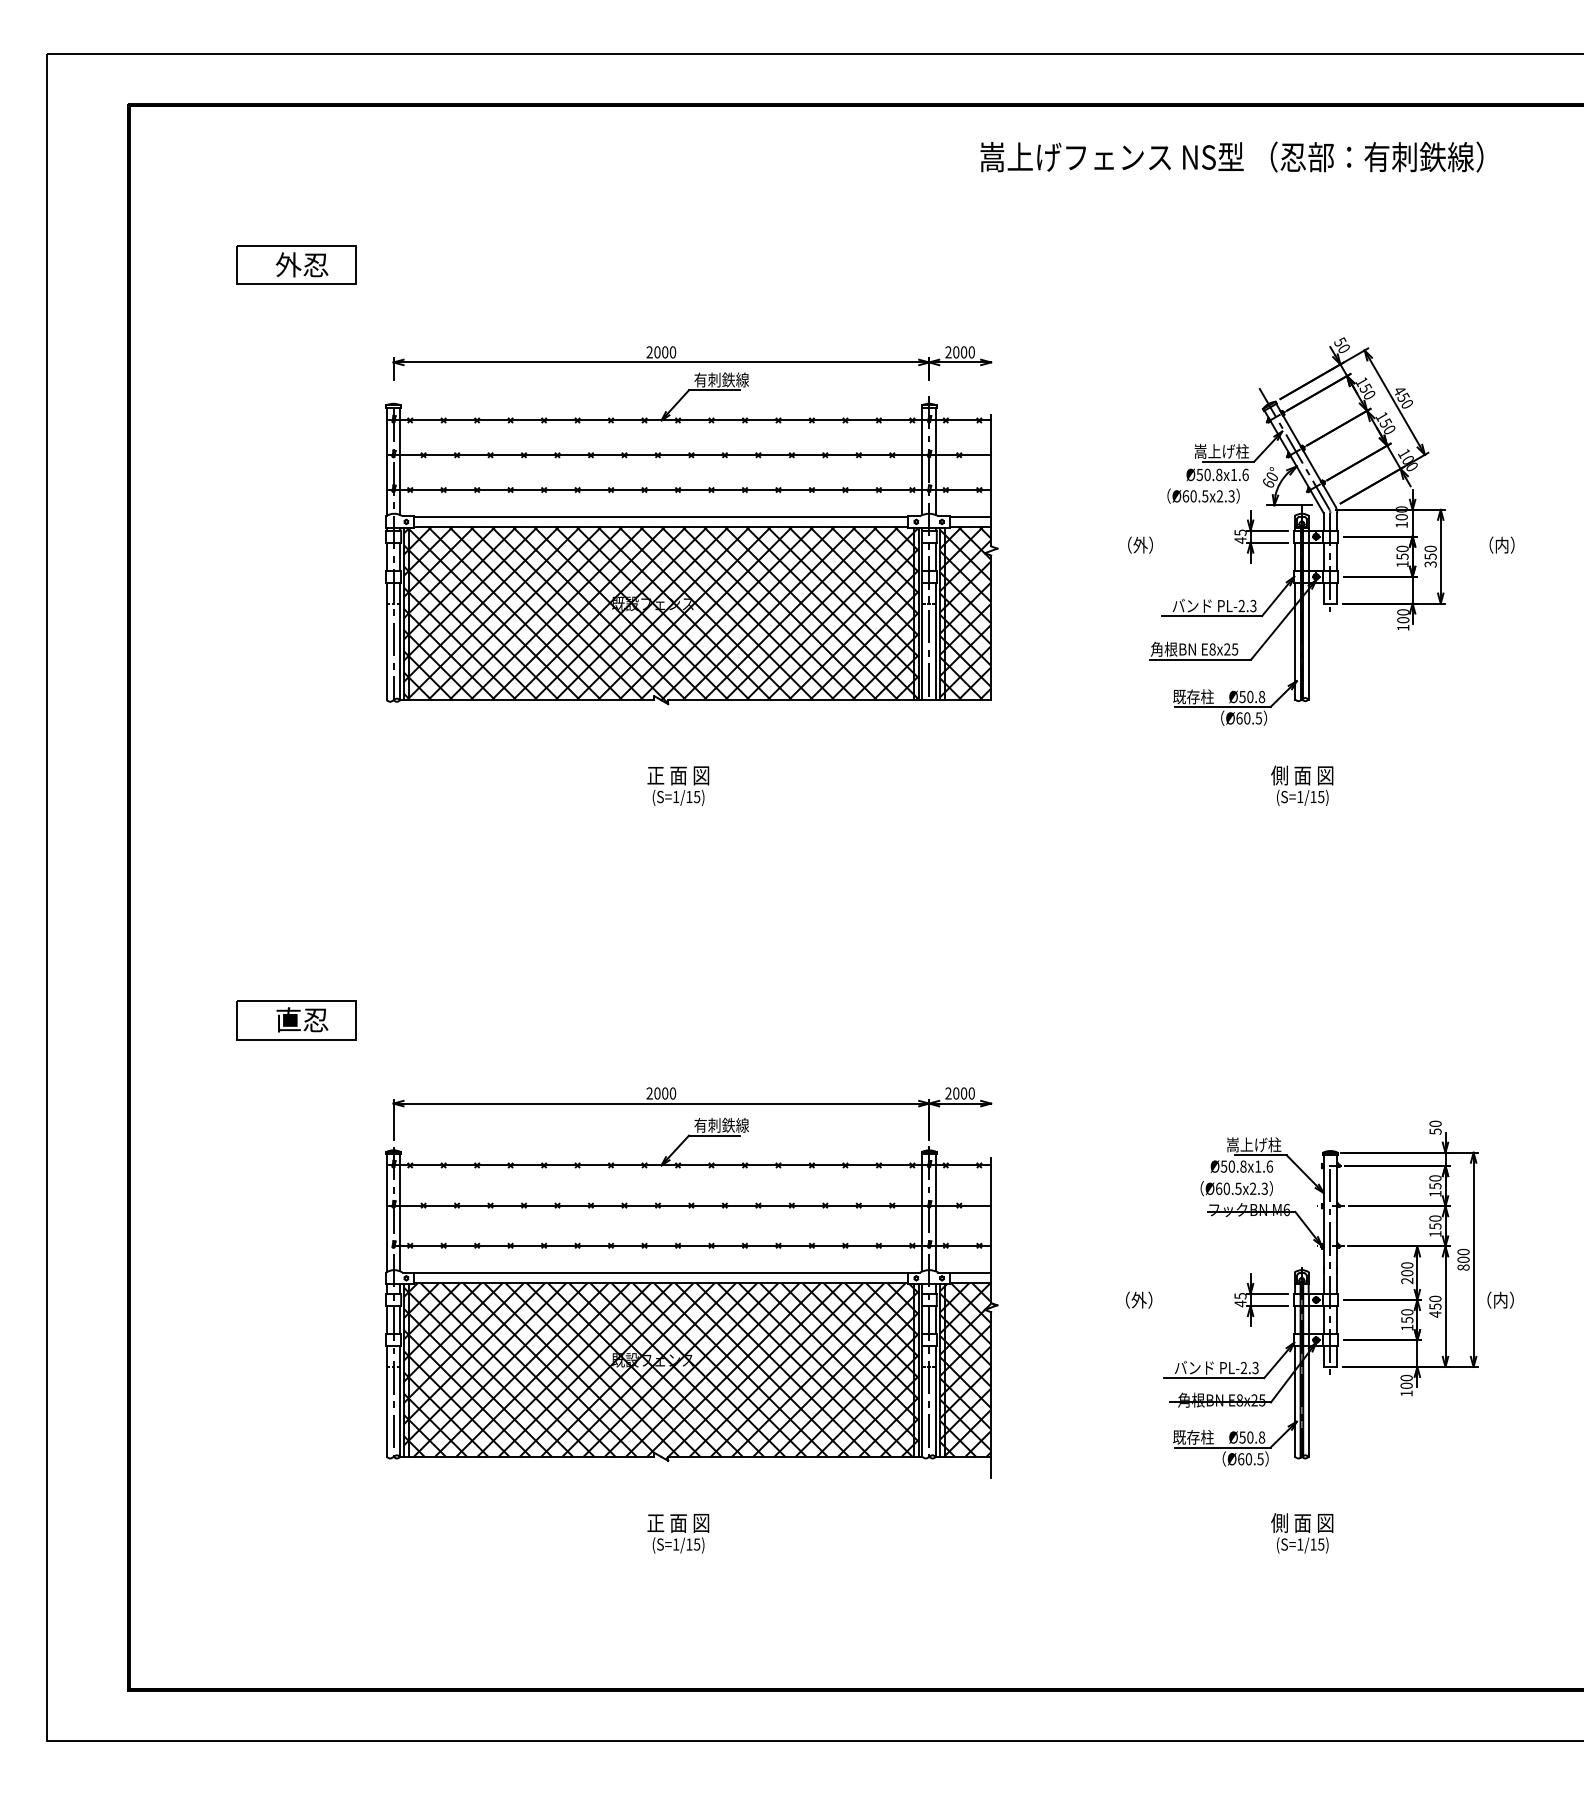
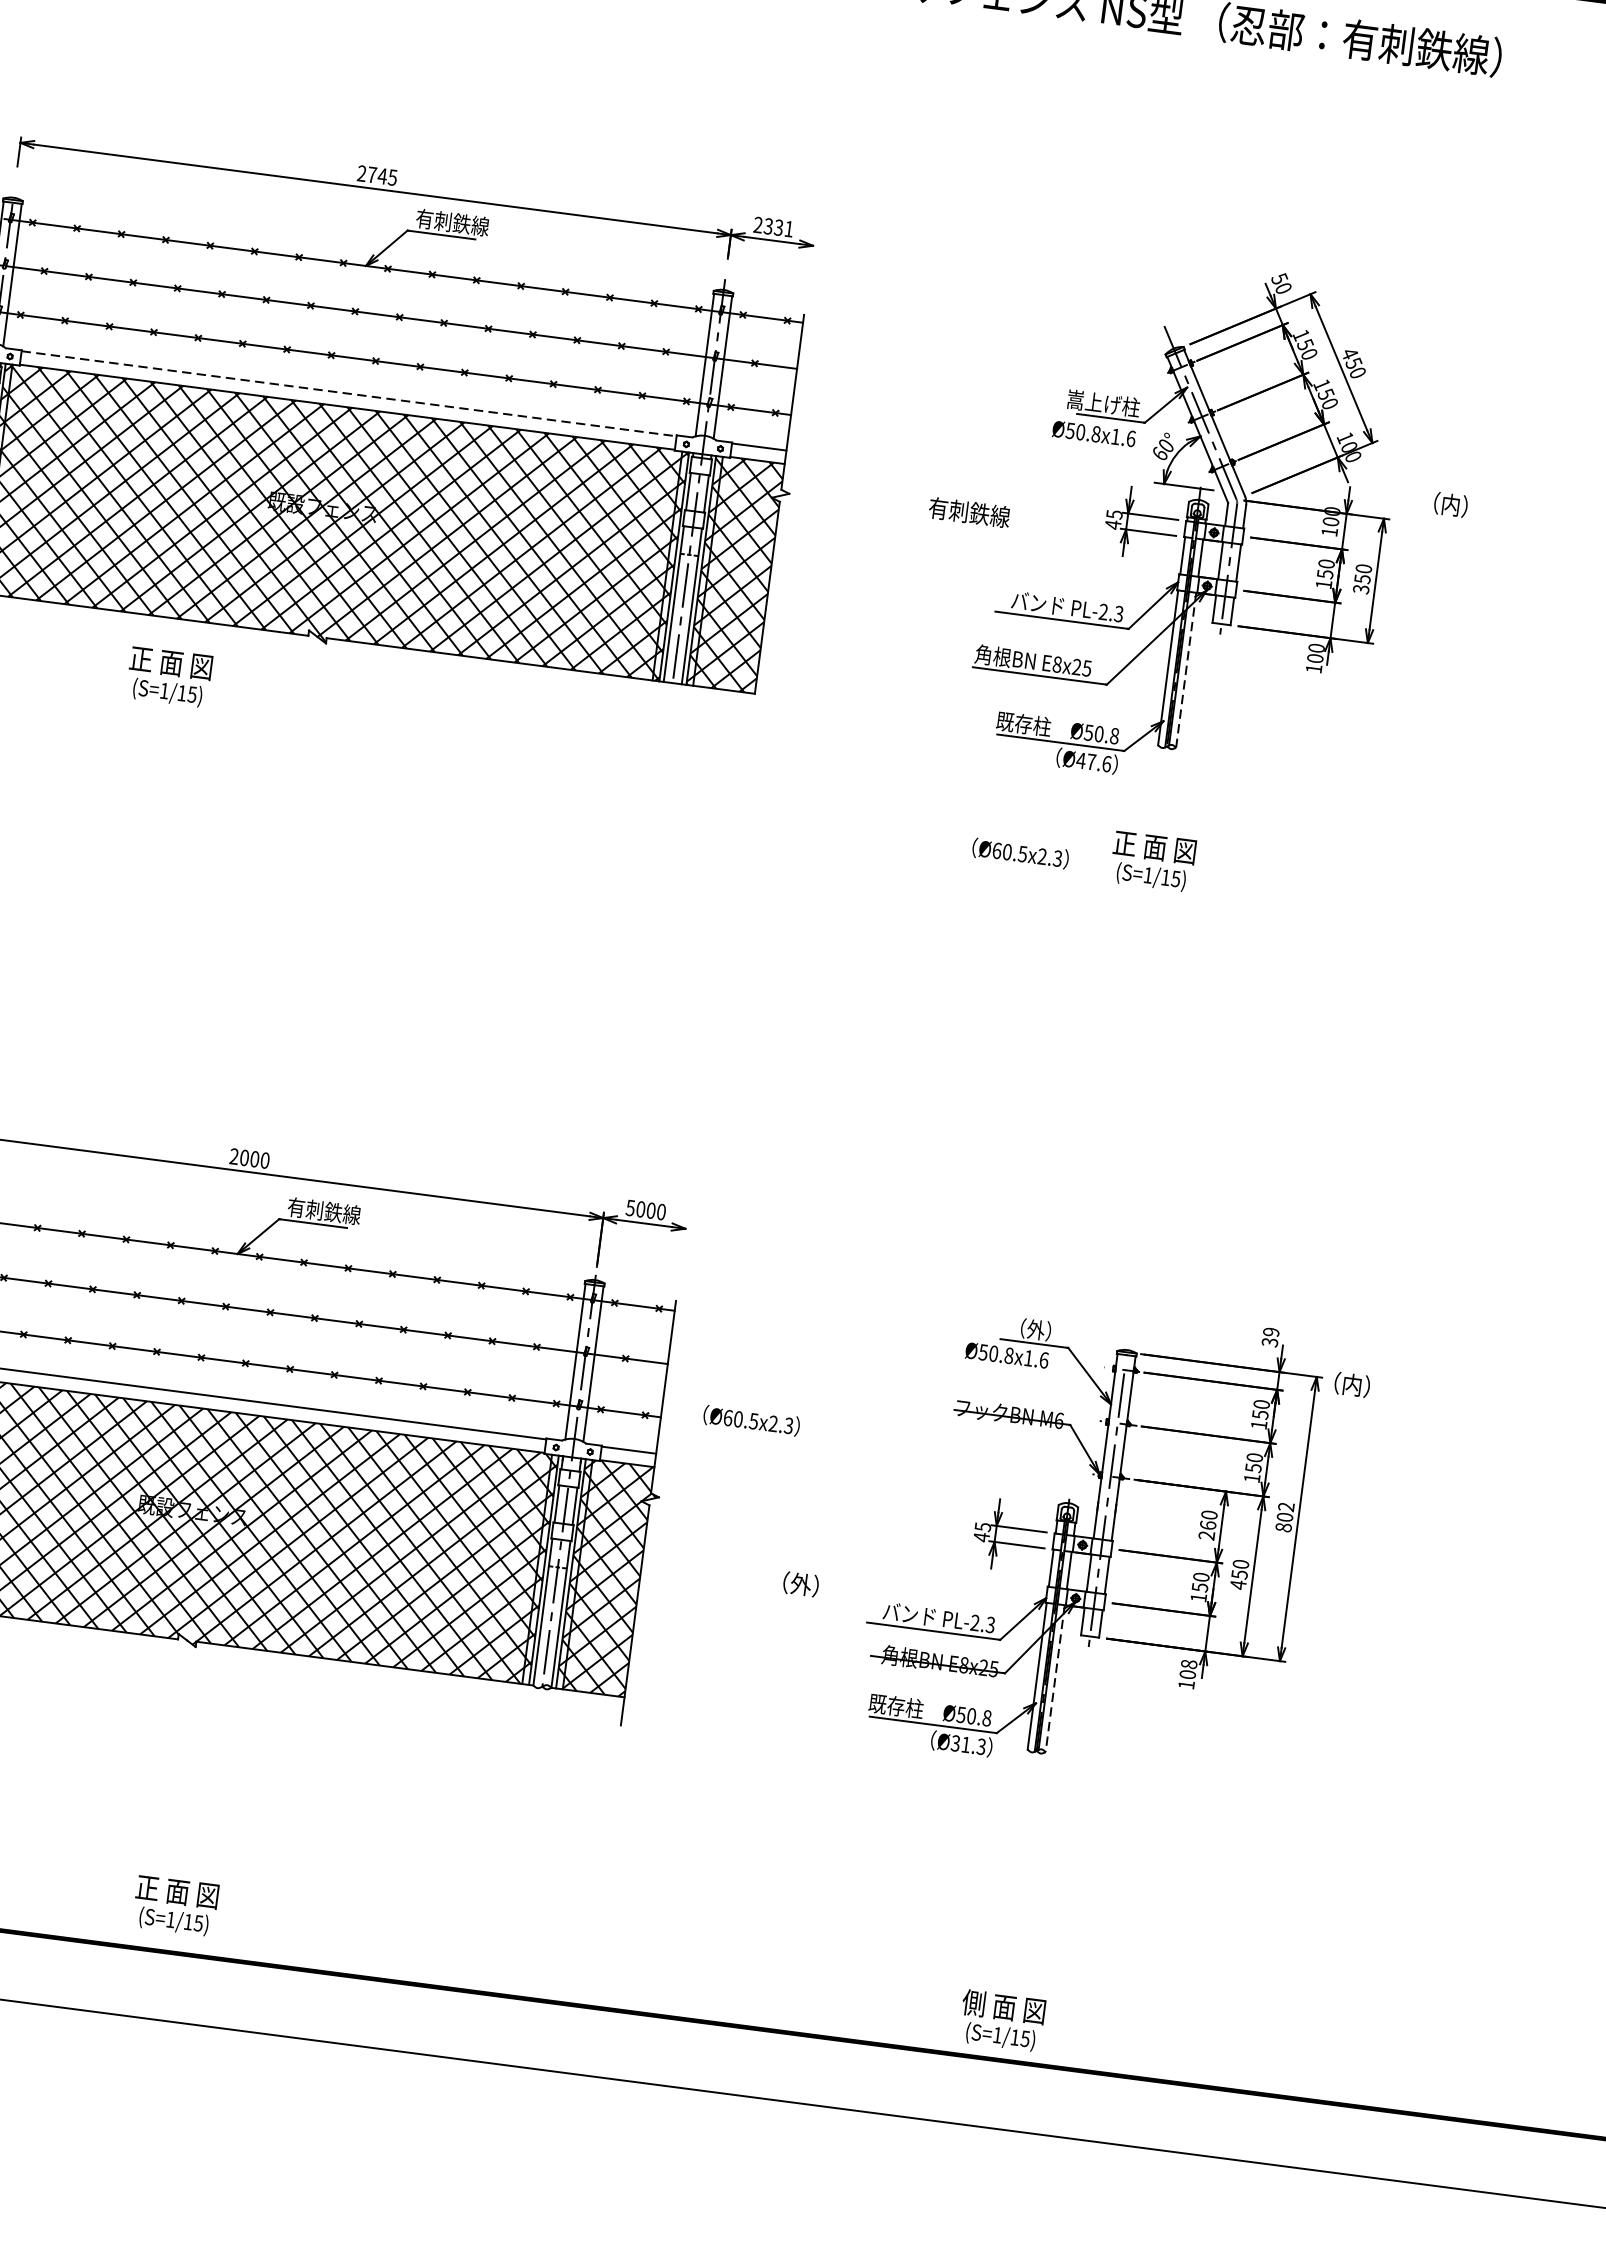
text: (665, 352) -> (382, 176), 2000 -> 2745
text: (963, 352) -> (778, 227), 2000 -> 2331
text: (1203, 495) -> (1020, 852), moved
line: (661, 516) -> (349, 393), solid -> dashed
text: (1132, 544) -> (969, 511), （外） -> 有刺鉄線
text: (1501, 544) -> (1450, 503), moved
line: (1308, 641) -> (1185, 670), solid -> dashed
text: (1249, 718) -> (1094, 762), Ø60.5 -> Ø47.6
text: (1279, 775) -> (1124, 843), 側 面 図 -> 正 面 図
text: (678, 785) -> (169, 676), moved
text: (948, 1093) -> (630, 1208), 2000 -> 5000
text: (1435, 1127) -> (1270, 1336), 50 -> 39
text: (1254, 1144) -> (1027, 1328), 嵩上げ柱 -> （外）
text: (1236, 1188) -> (751, 1420), moved
text: (1463, 1251) -> (1286, 1506), 800 -> 802
text: (1407, 1273) -> (1208, 1525), 200 -> 260
text: (1139, 1299) -> (801, 1583), moved
text: (1500, 1299) -> (1352, 1383), moved
text: (1406, 1377) -> (1189, 1663), 100 -> 108
line: (1308, 1402) -> (1054, 1679), solid -> dashed
text: (1250, 1459) -> (968, 1745), Ø60.5 -> Ø31.3
text: (678, 1533) -> (175, 1905), moved
text: (1302, 1533) -> (1002, 2020), moved

